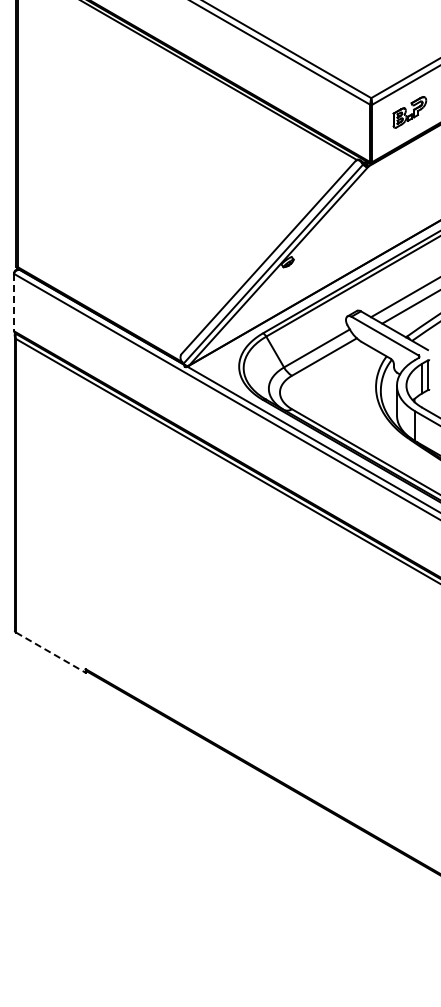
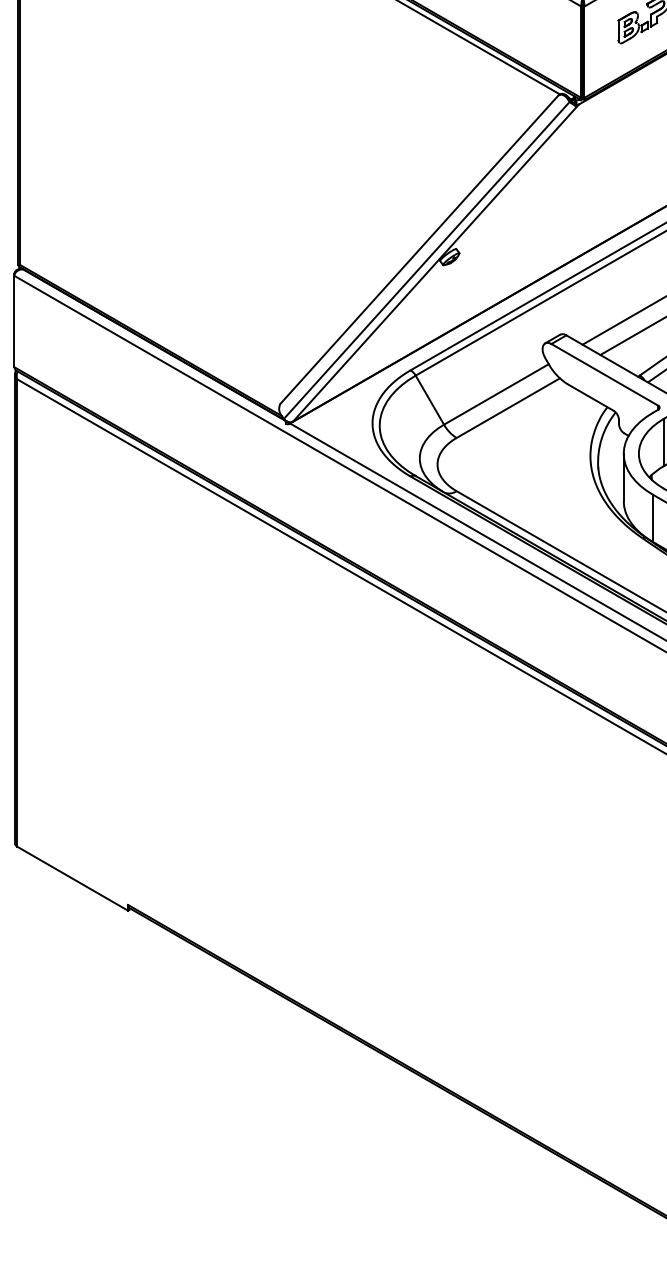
line: (14, 302) -> (14, 321), dashed -> solid
line: (51, 652) -> (73, 878), dashed -> solid

